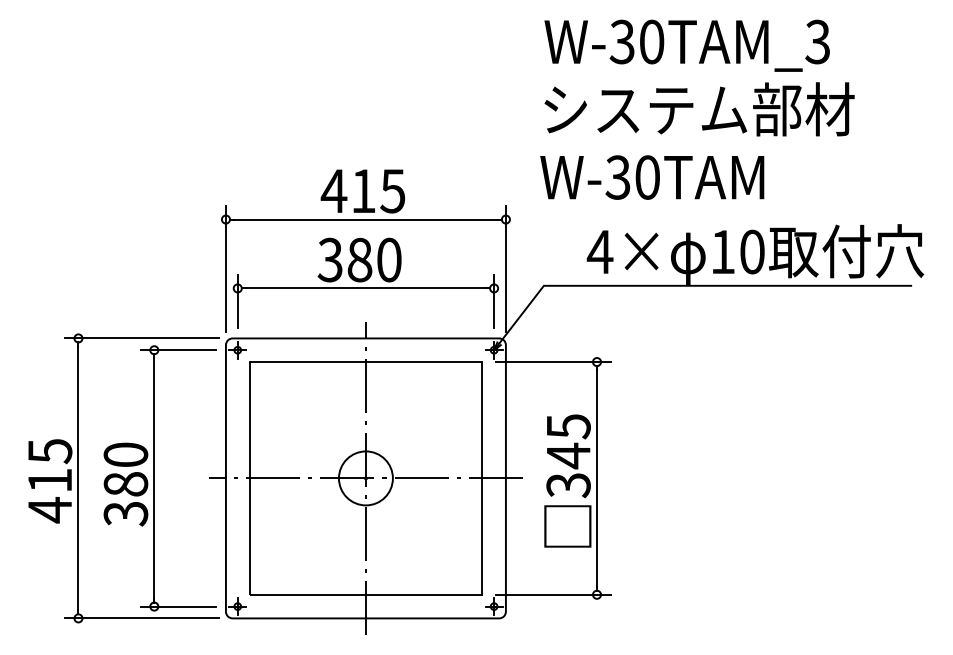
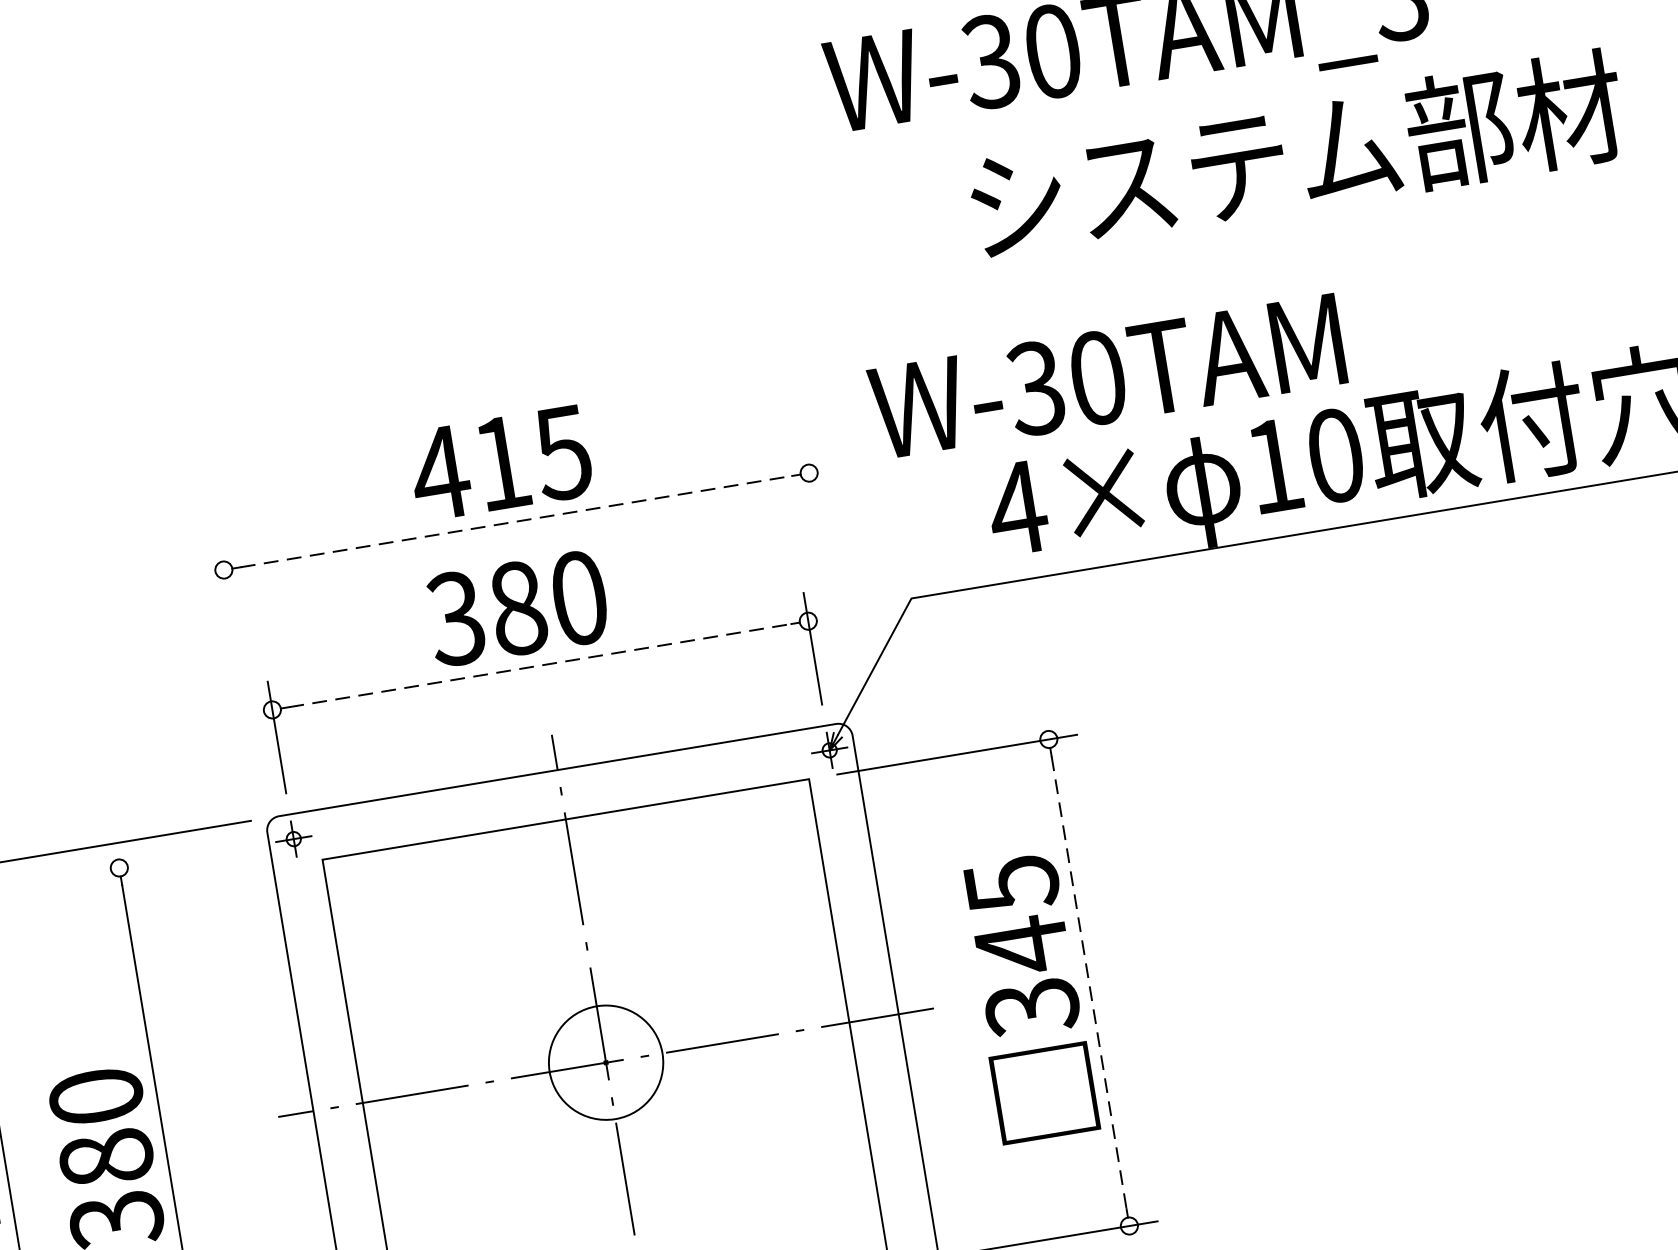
text: (699, 109) -> (1296, 155), moved
text: (652, 177) -> (1107, 376), moved
line: (365, 219) -> (515, 521), solid -> dashed
line: (225, 268) -> (239, 672), removed
line: (505, 268) -> (825, 575), removed
line: (366, 288) -> (541, 665), solid -> dashed
line: (177, 350) -> (167, 860), removed
line: (597, 478) -> (1090, 982), solid -> dashed

